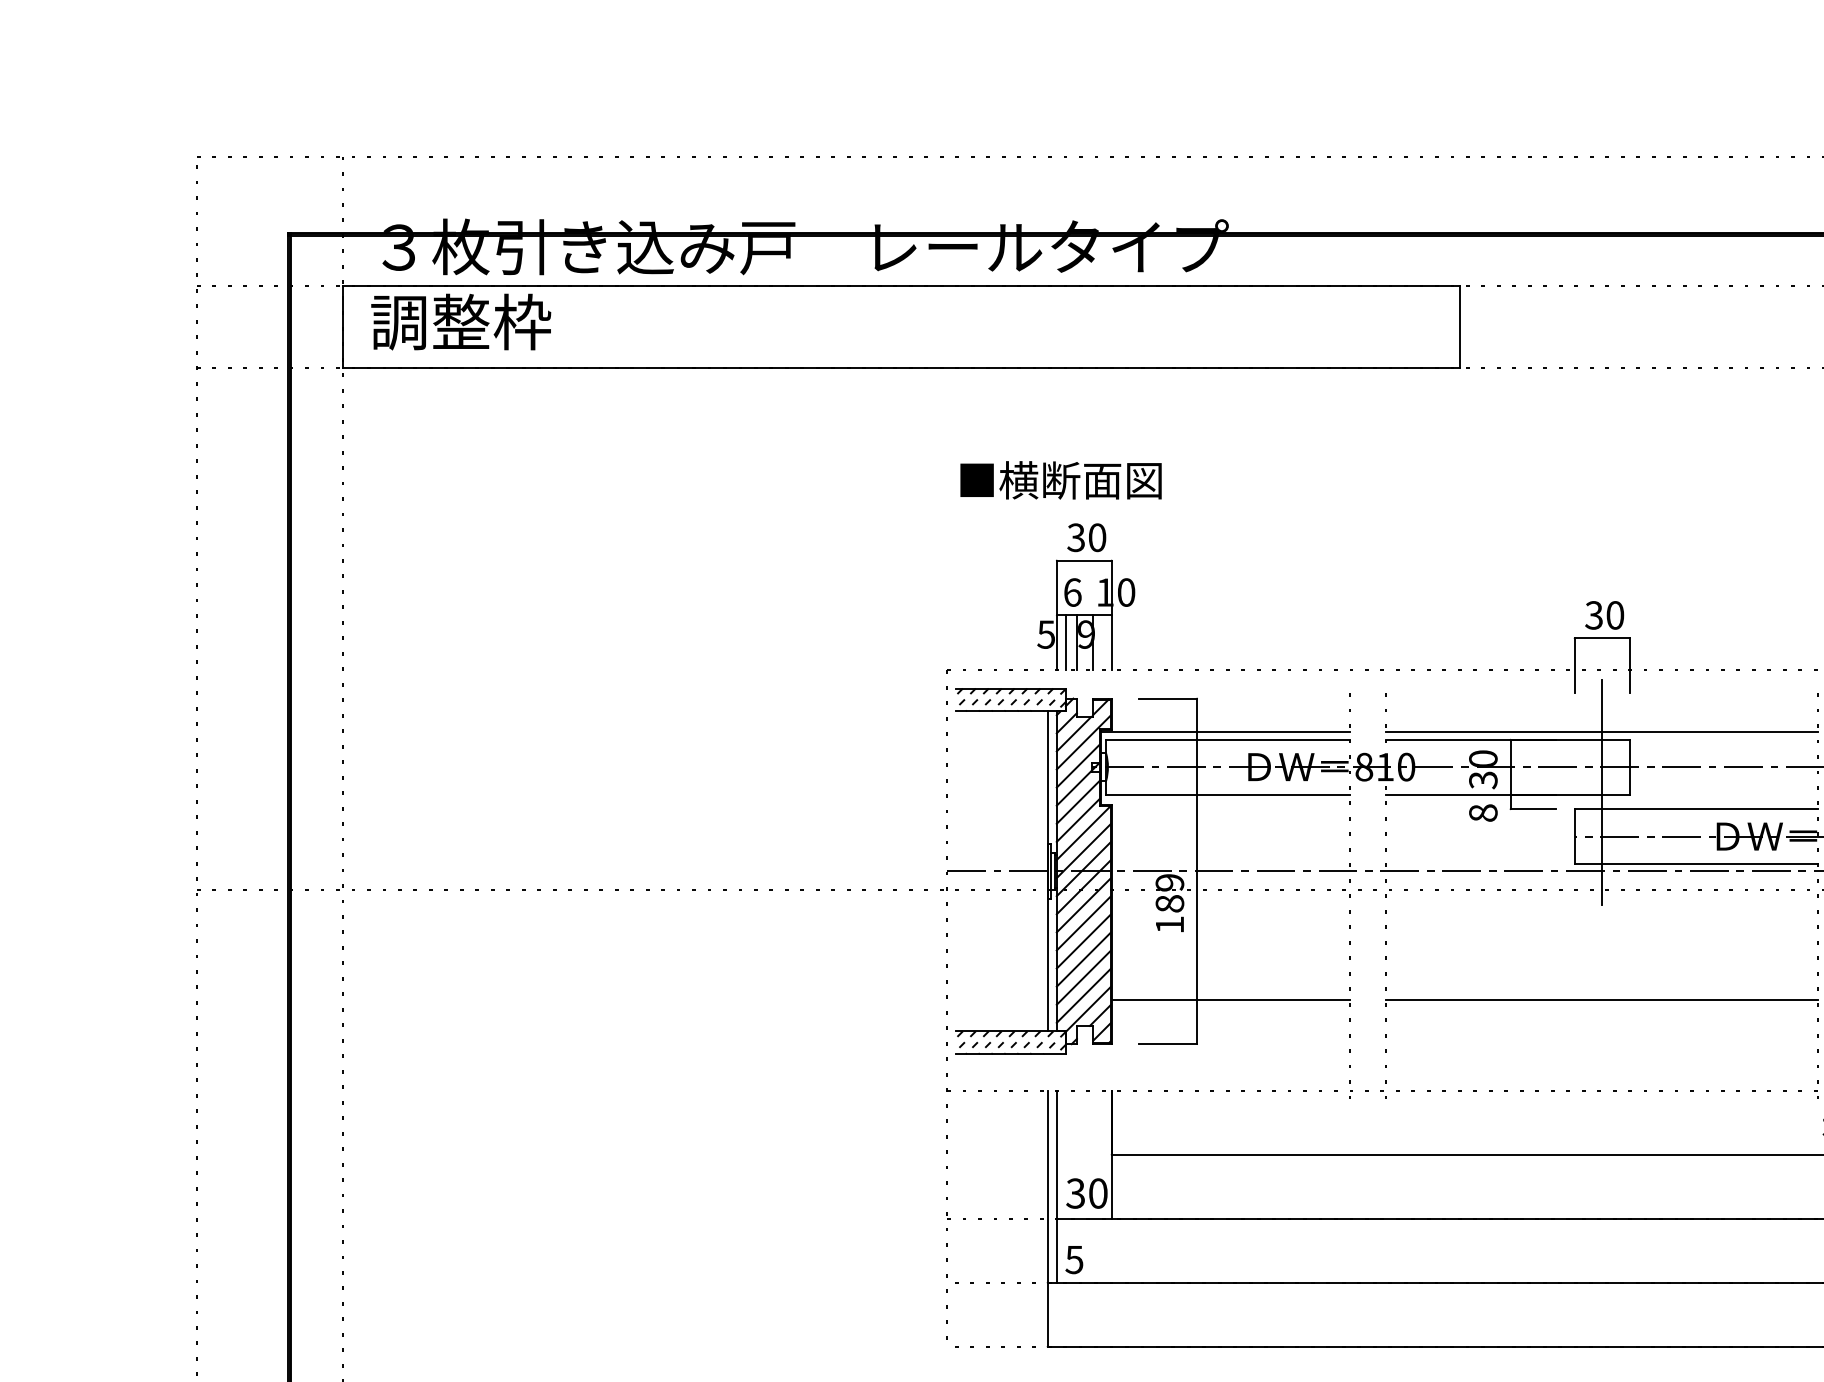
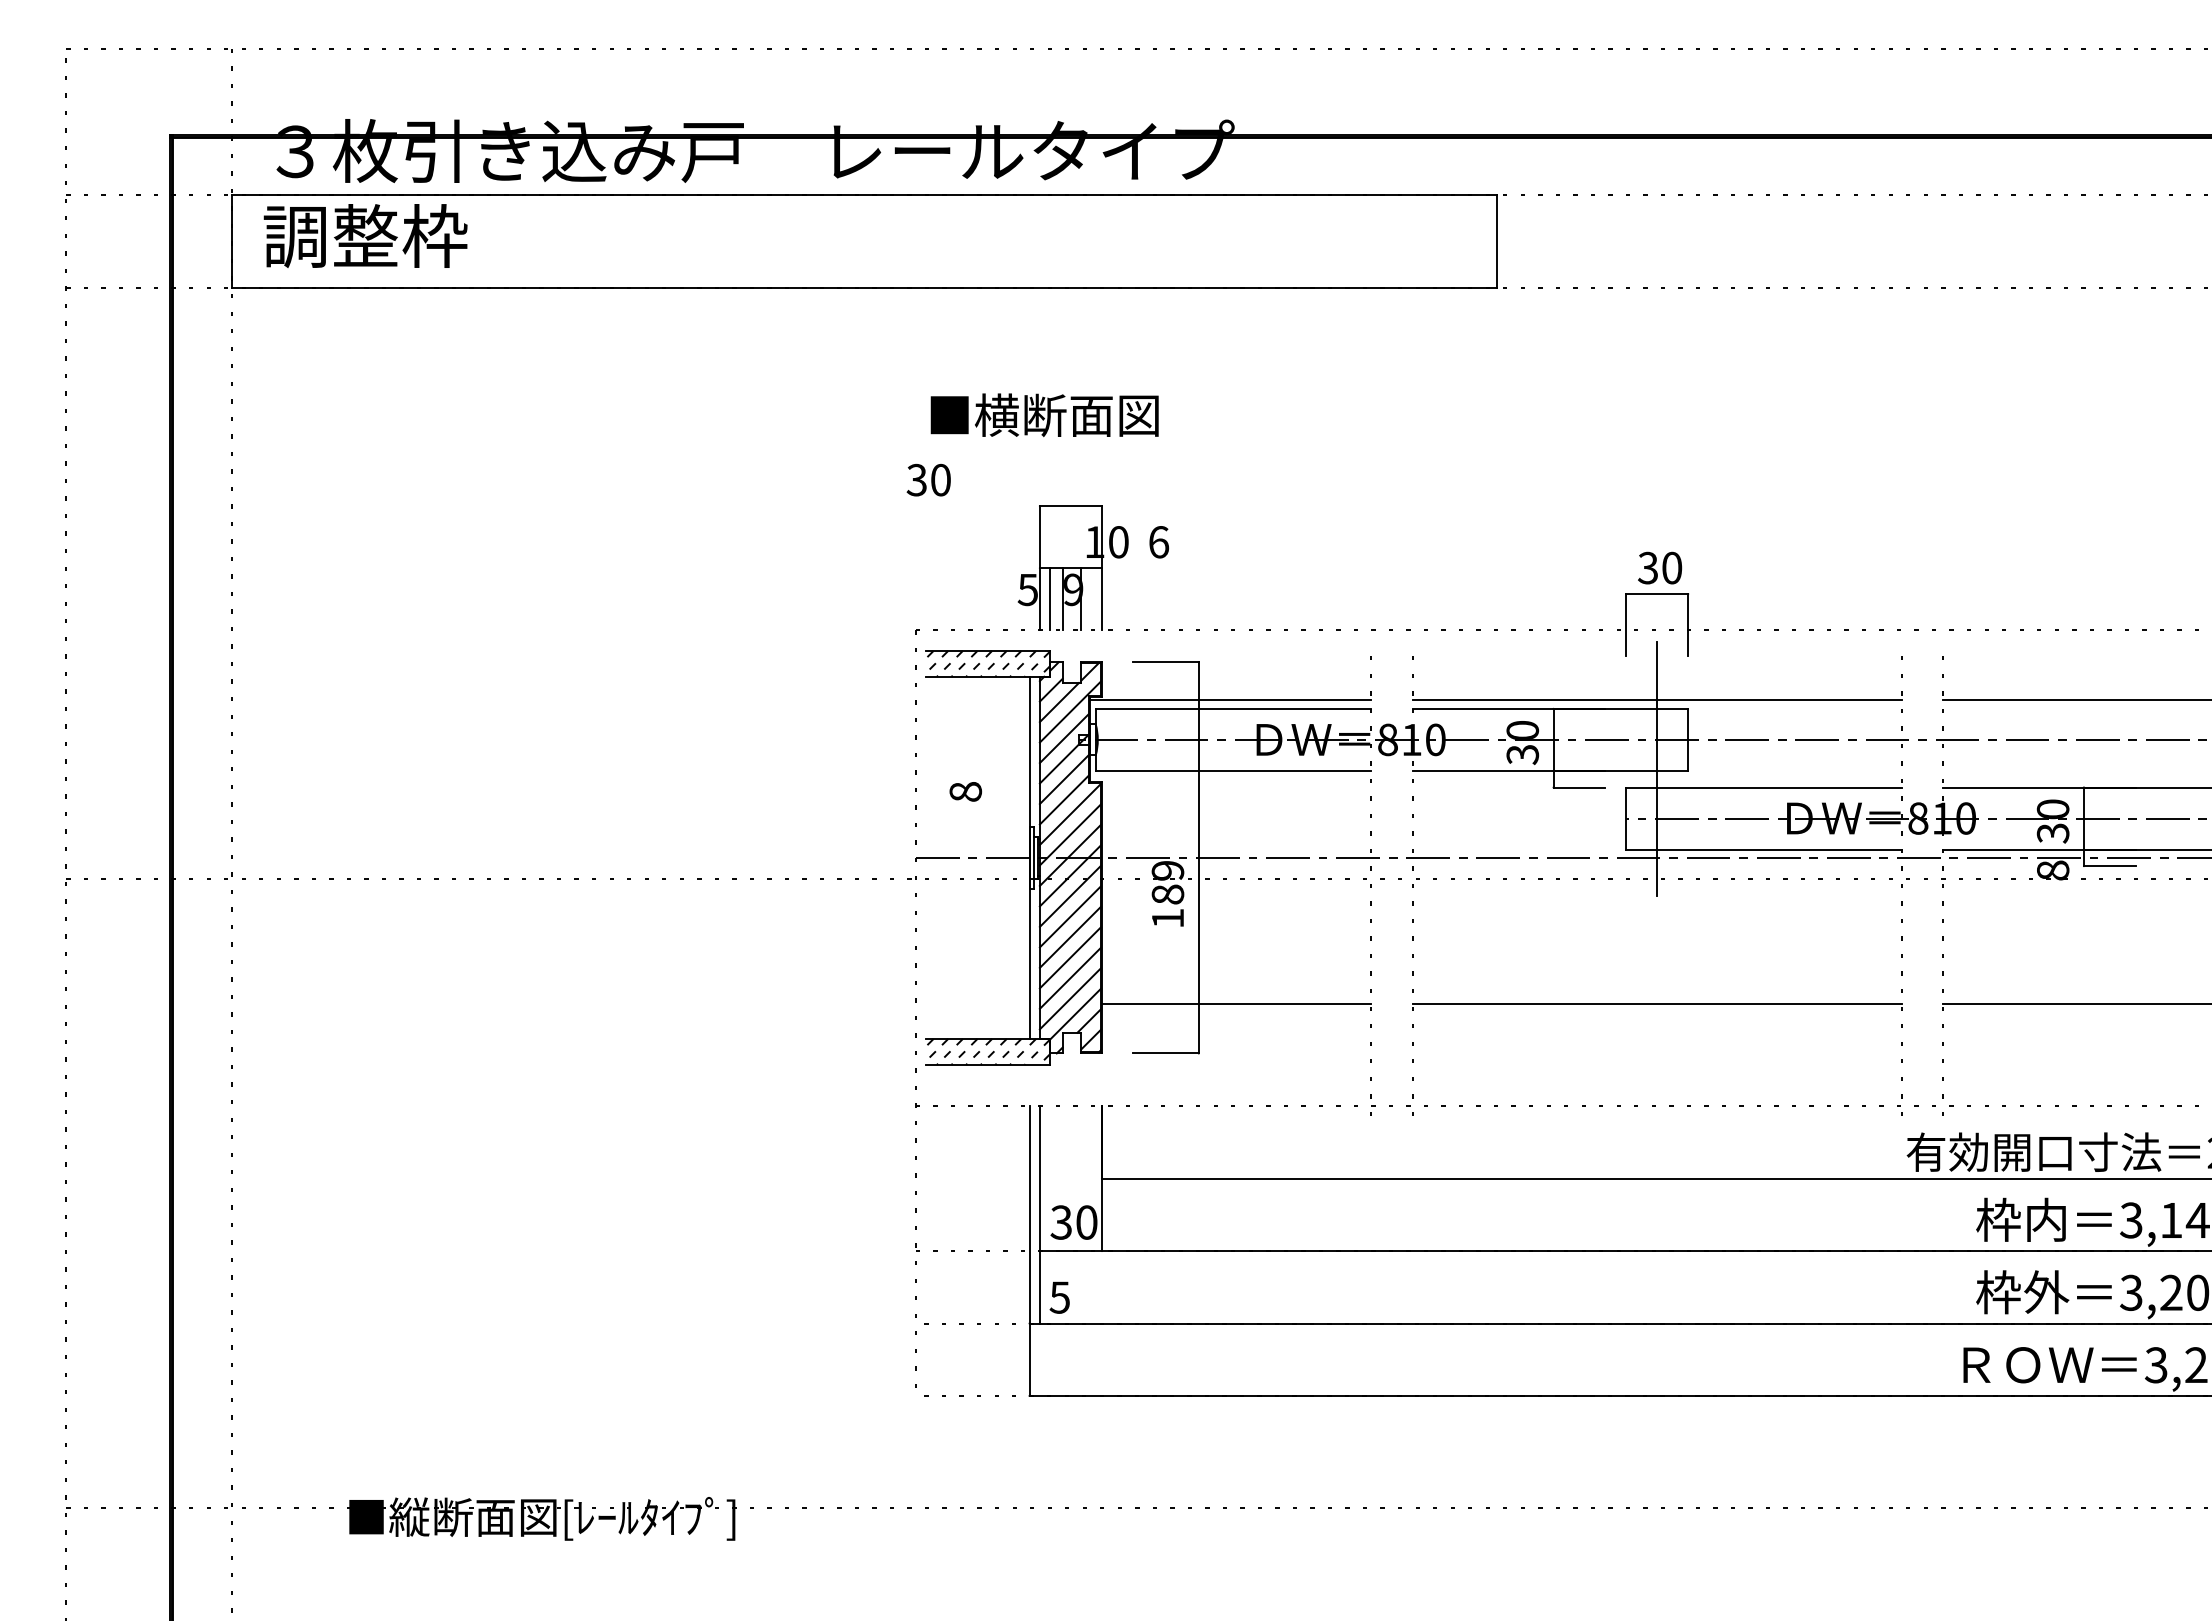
text: (1086, 538) -> (928, 480), moved
text: (1073, 592) -> (1159, 542), moved
text: (1483, 812) -> (965, 791), moved

